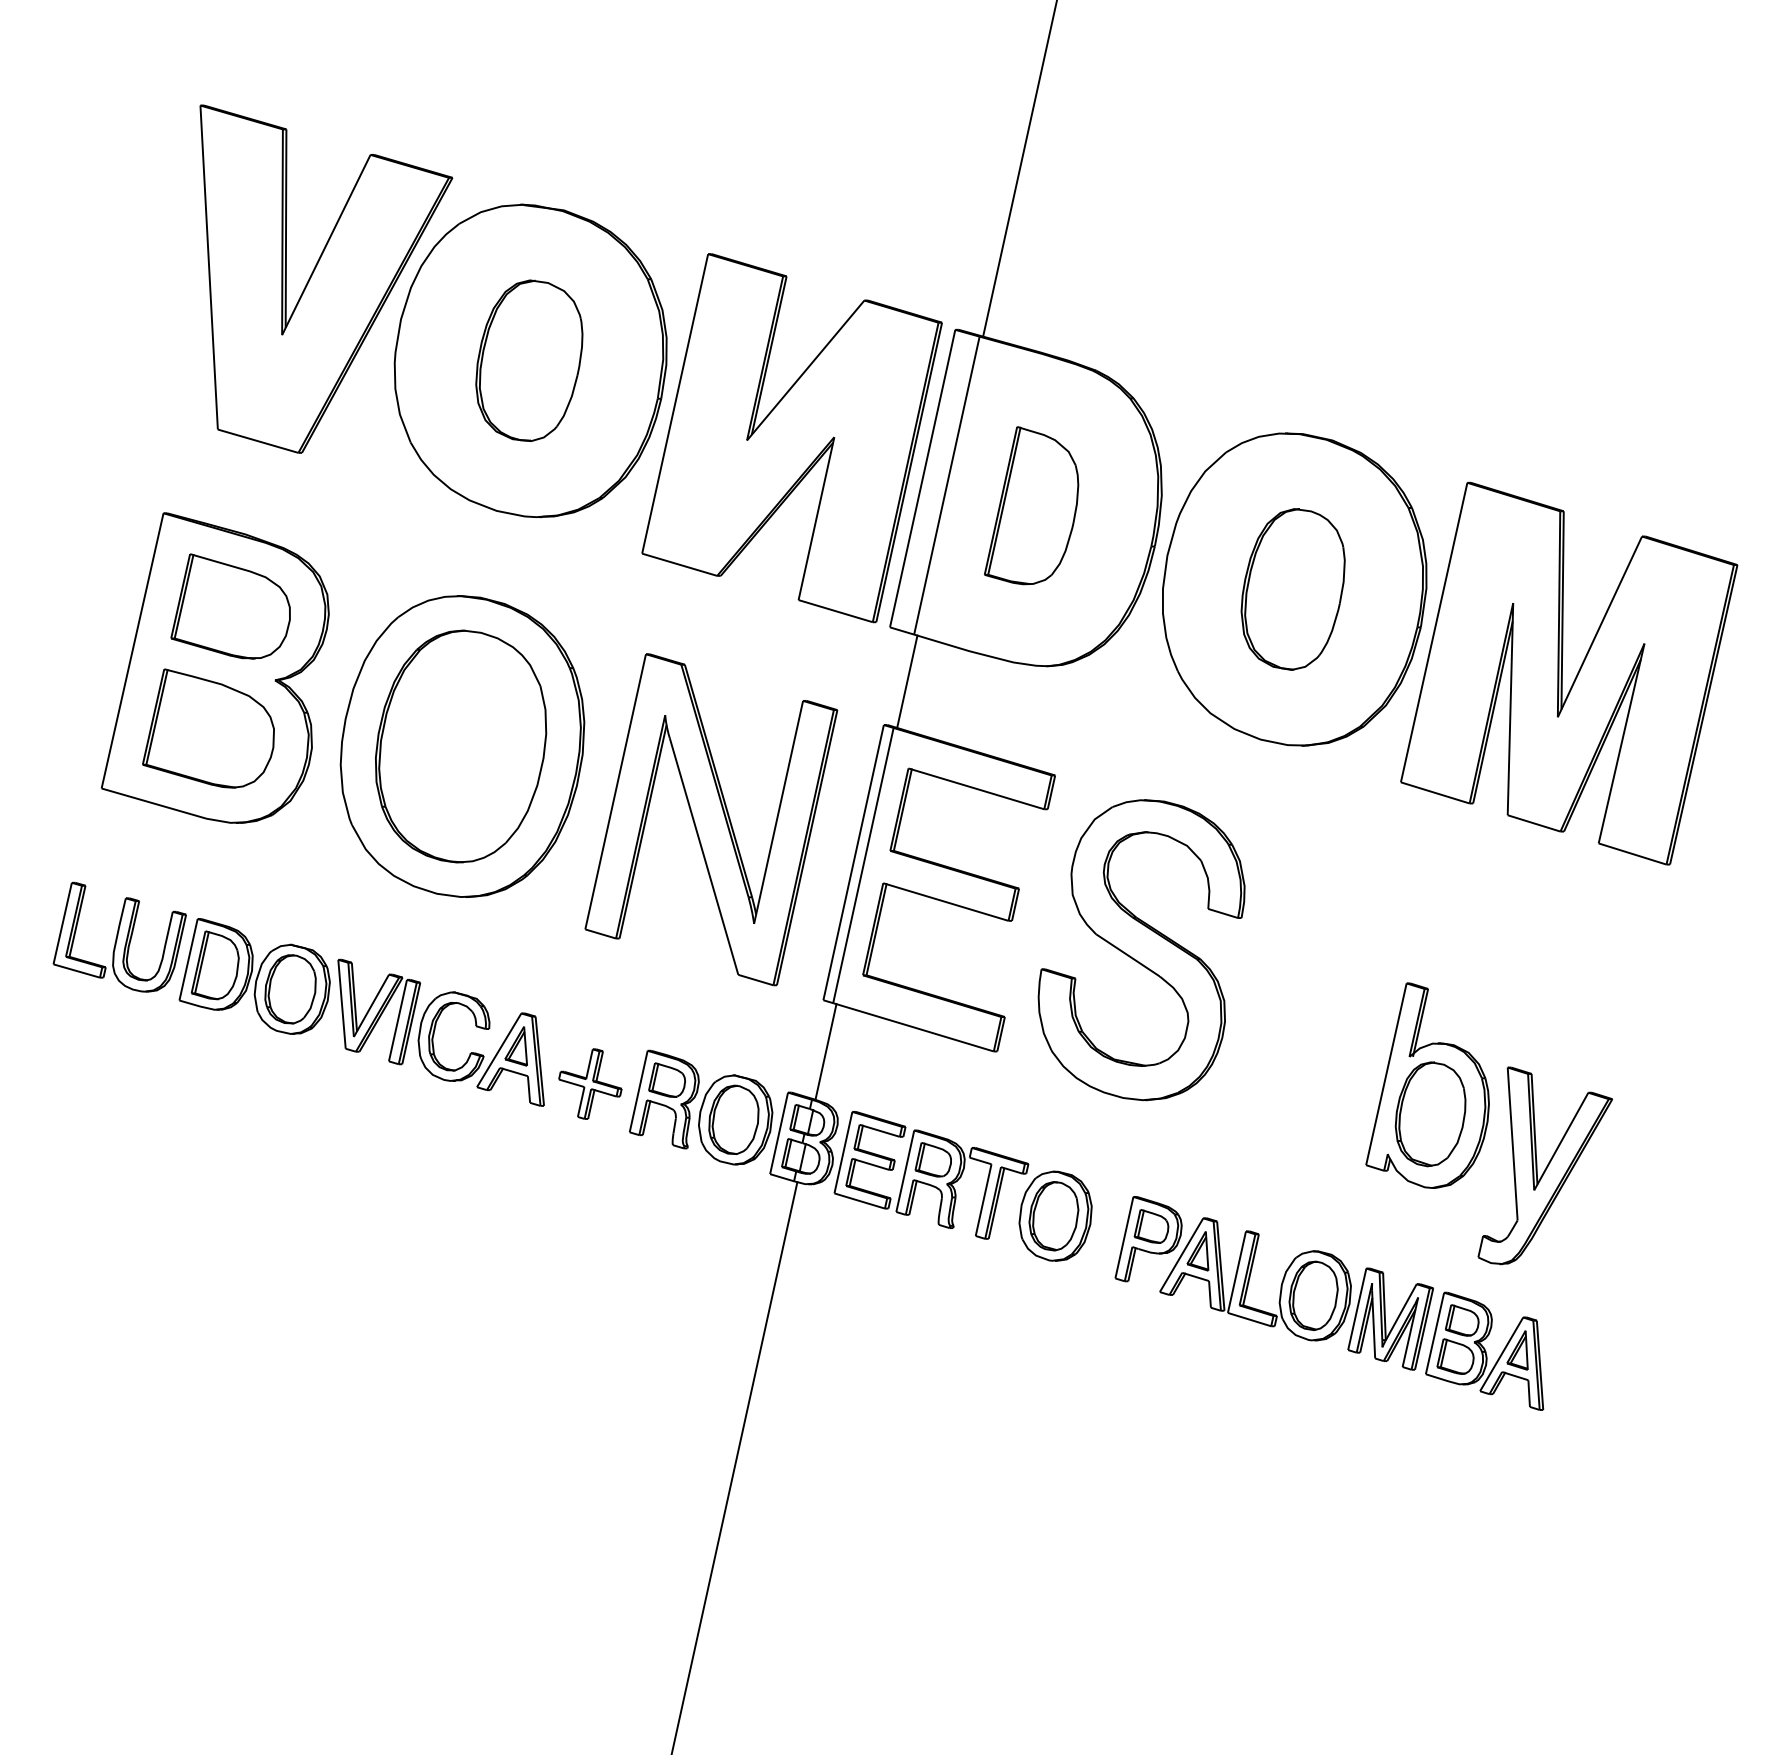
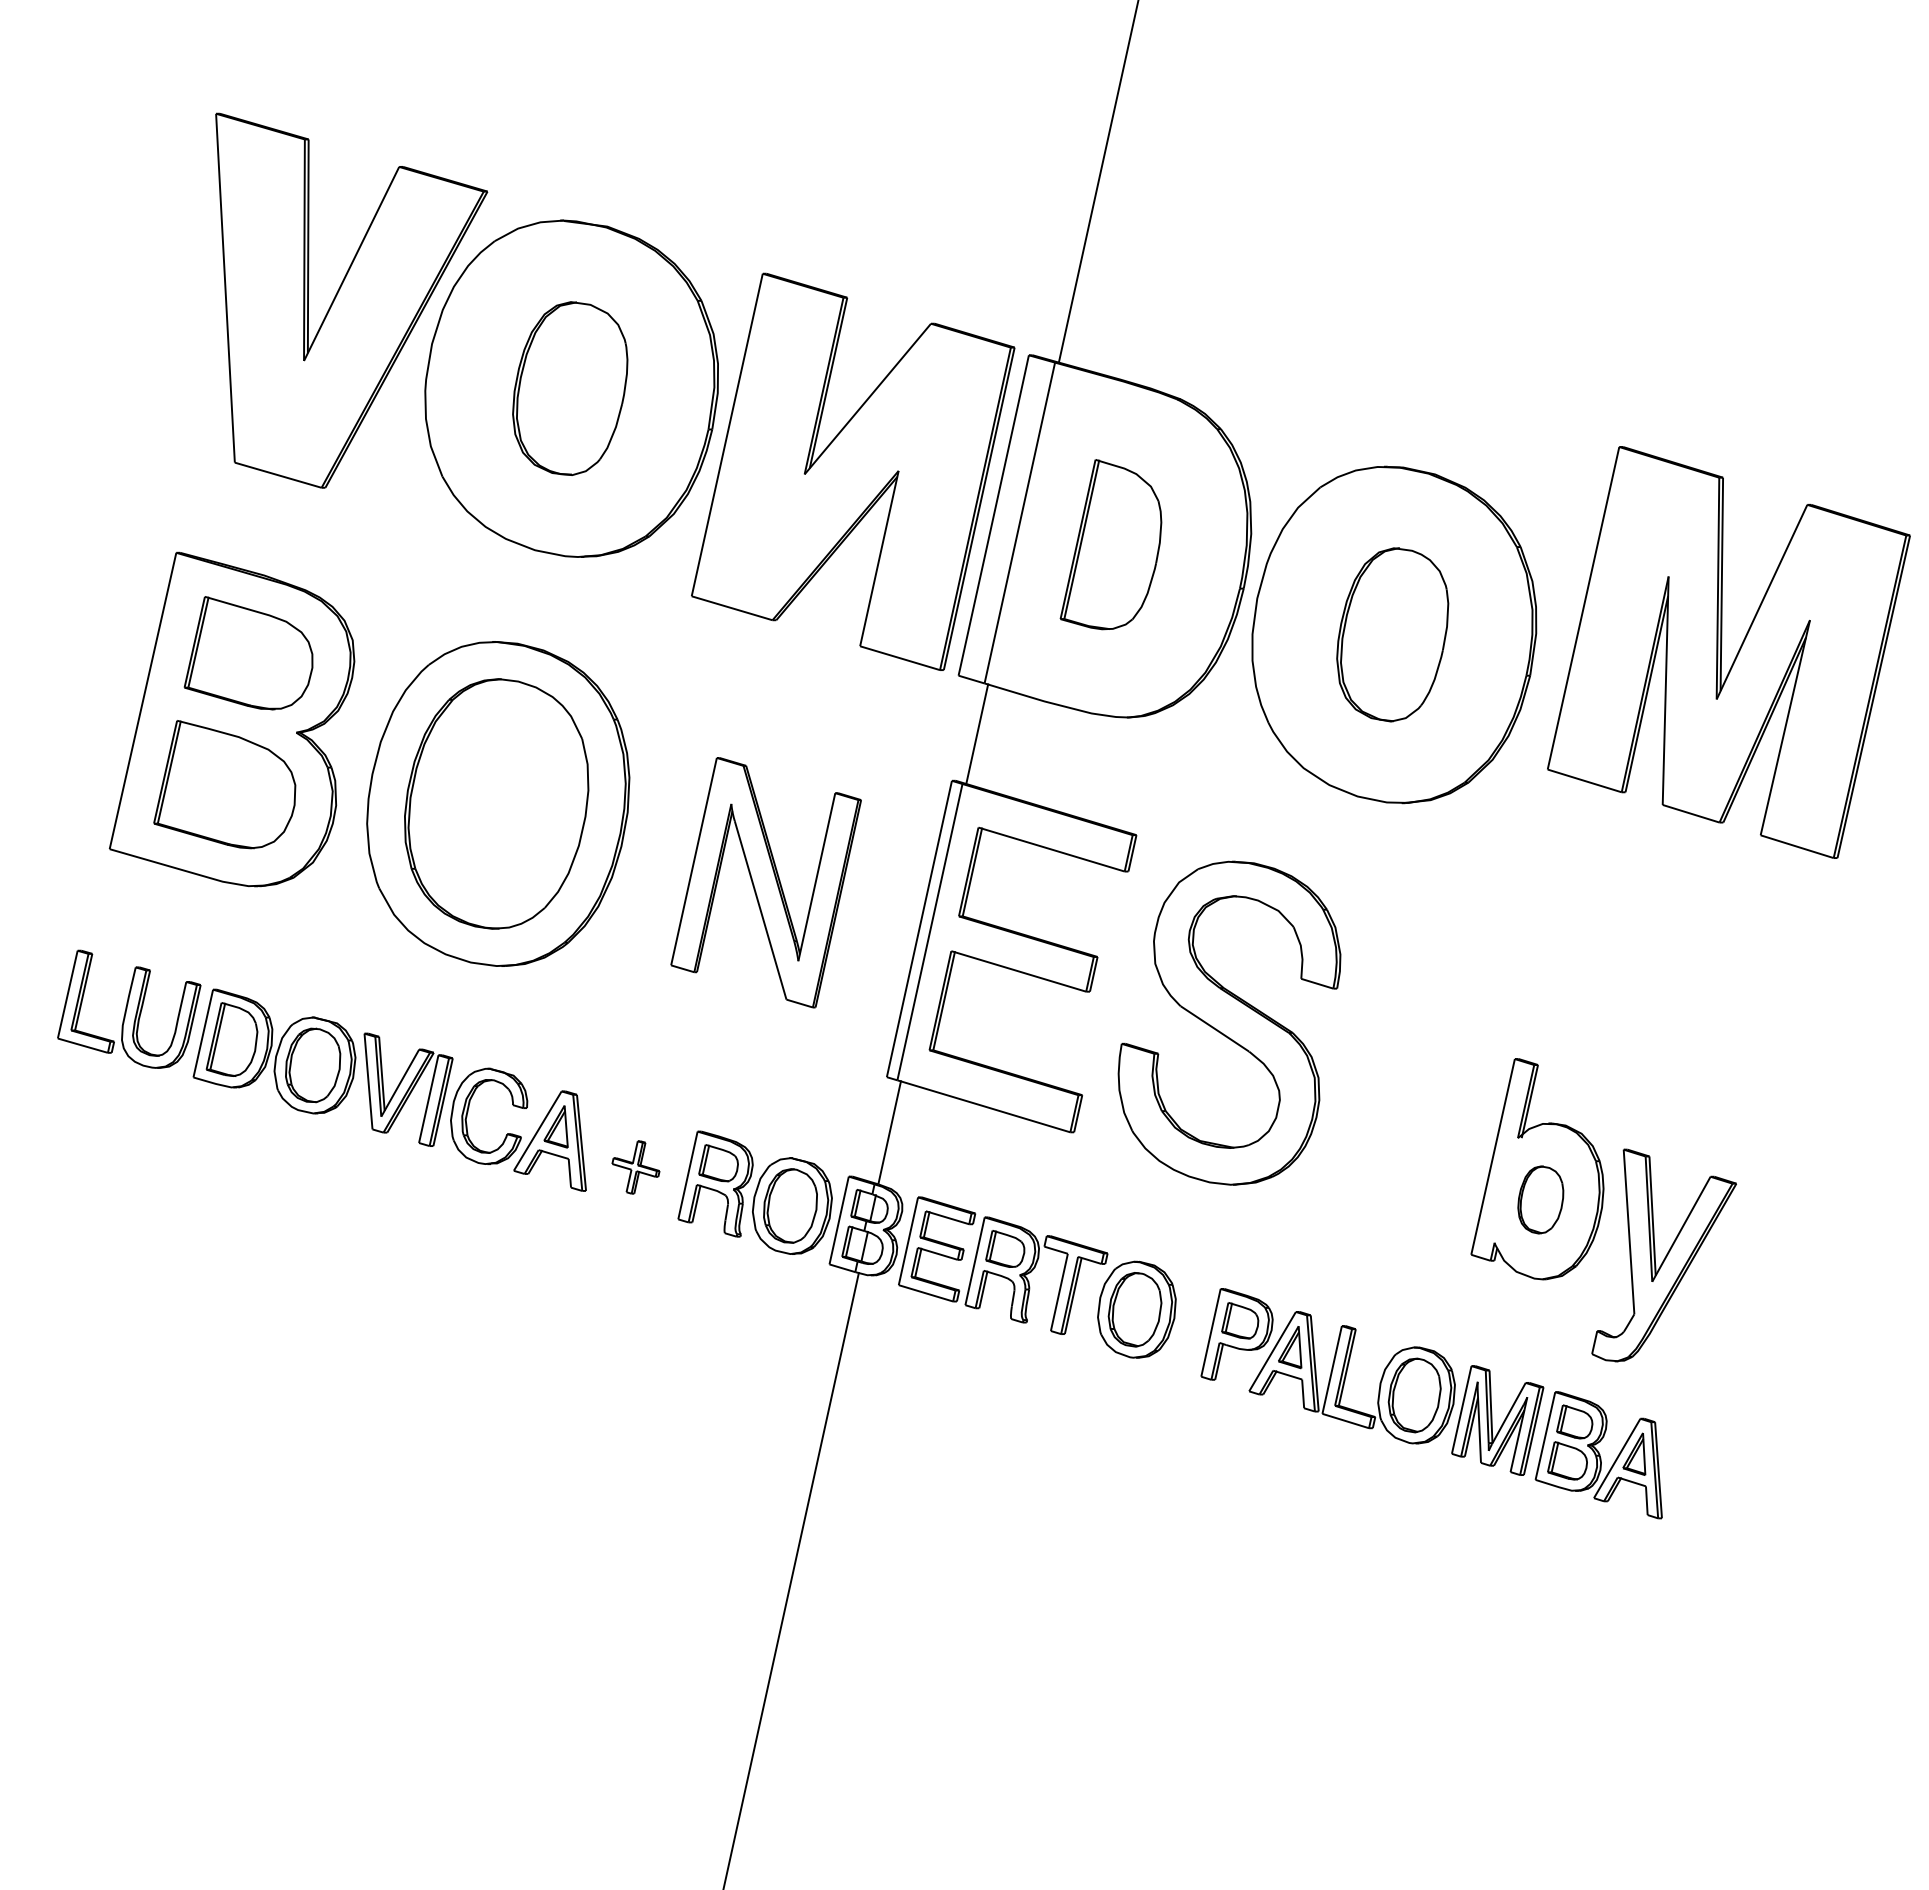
part: (1562, 673) -> (1721, 652), moved
part: (710, 819) -> (765, 882), size x0.7
part: (589, 1084) -> (635, 1167), size x0.7
part: (1430, 1113) -> (1540, 1199), size x0.6

